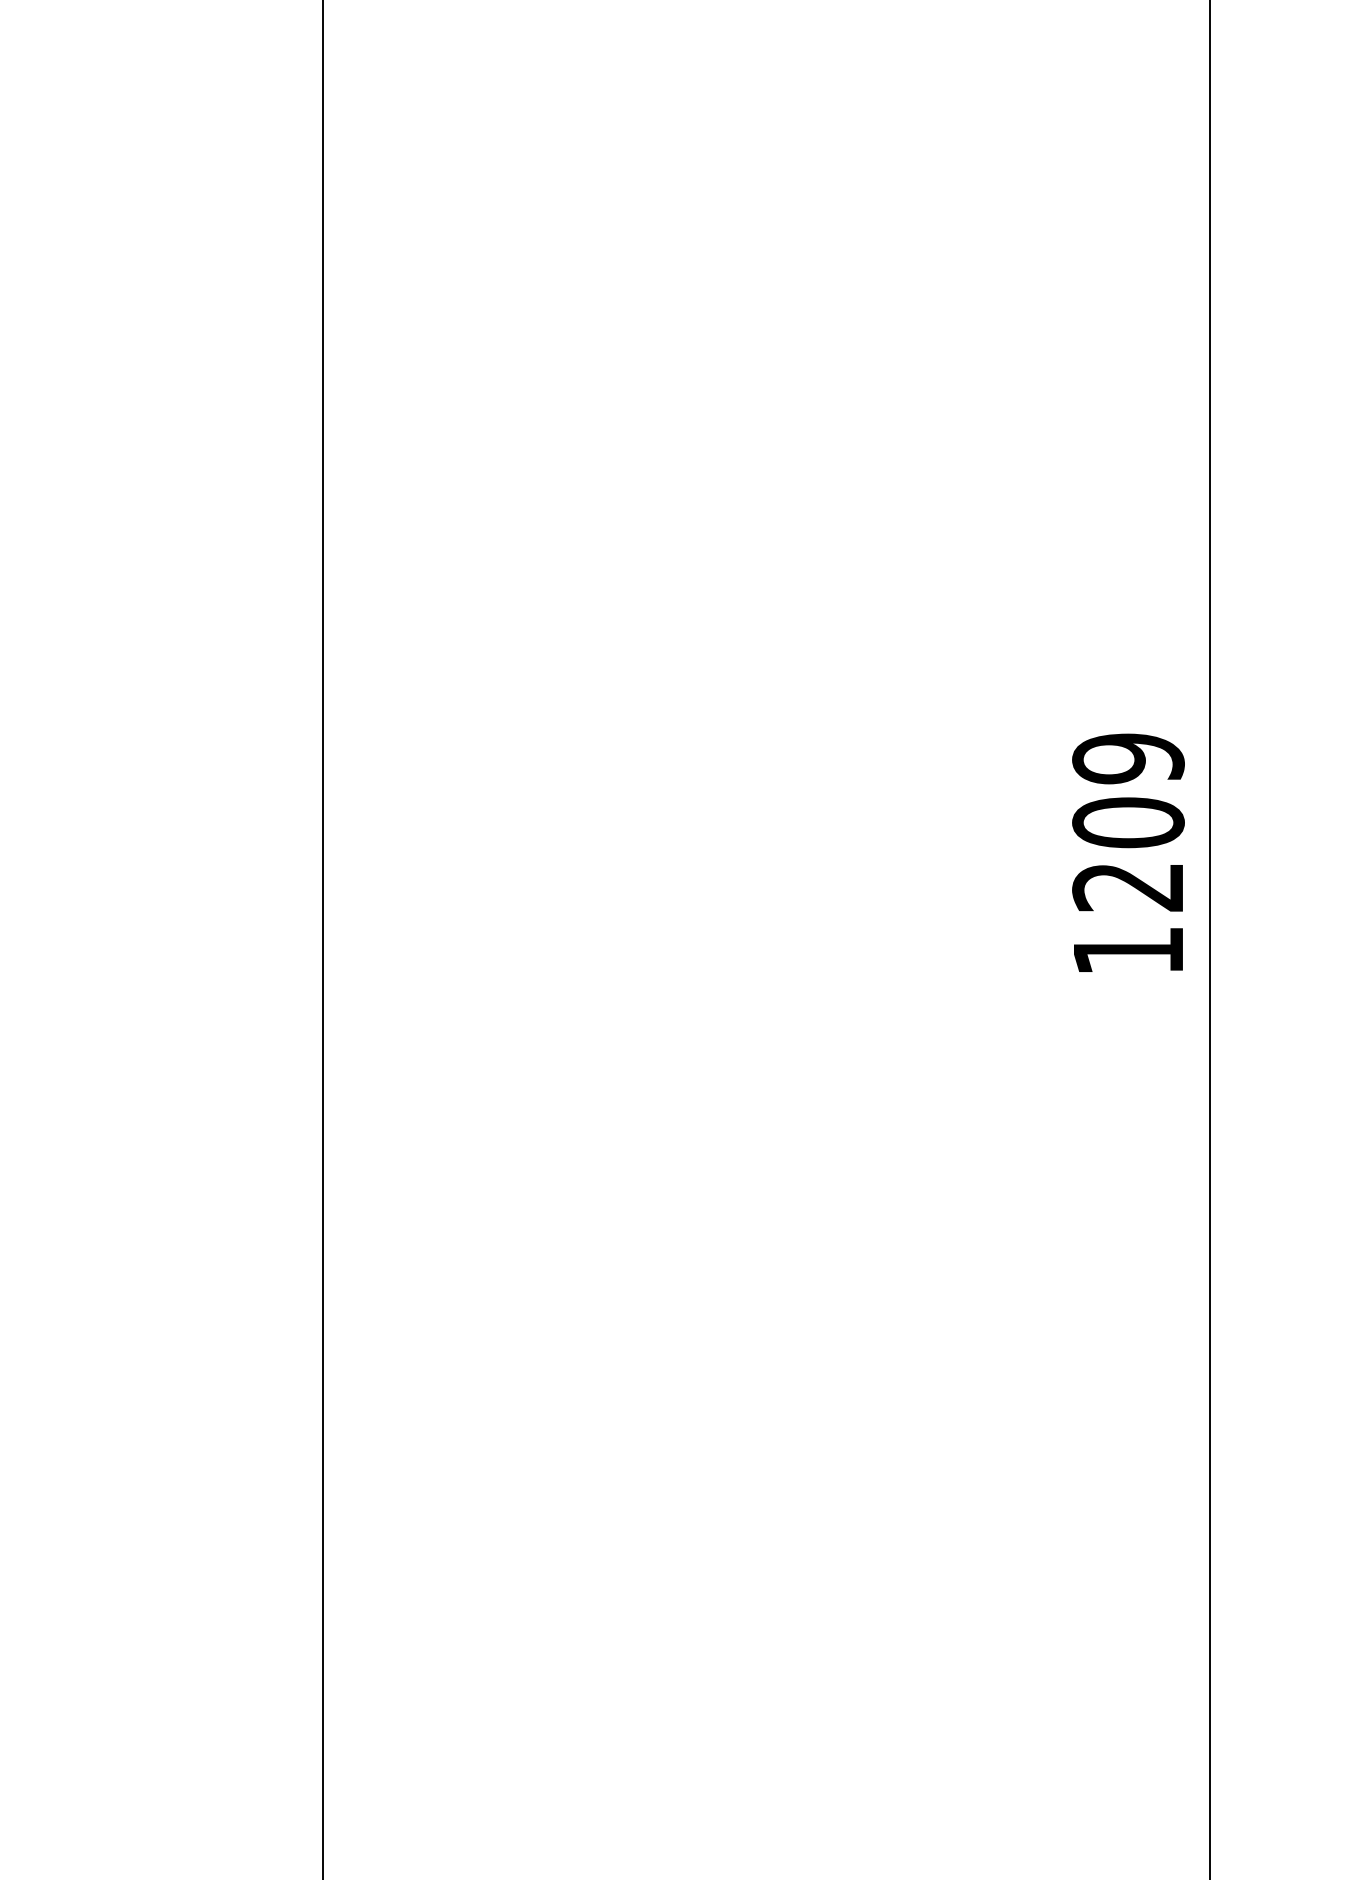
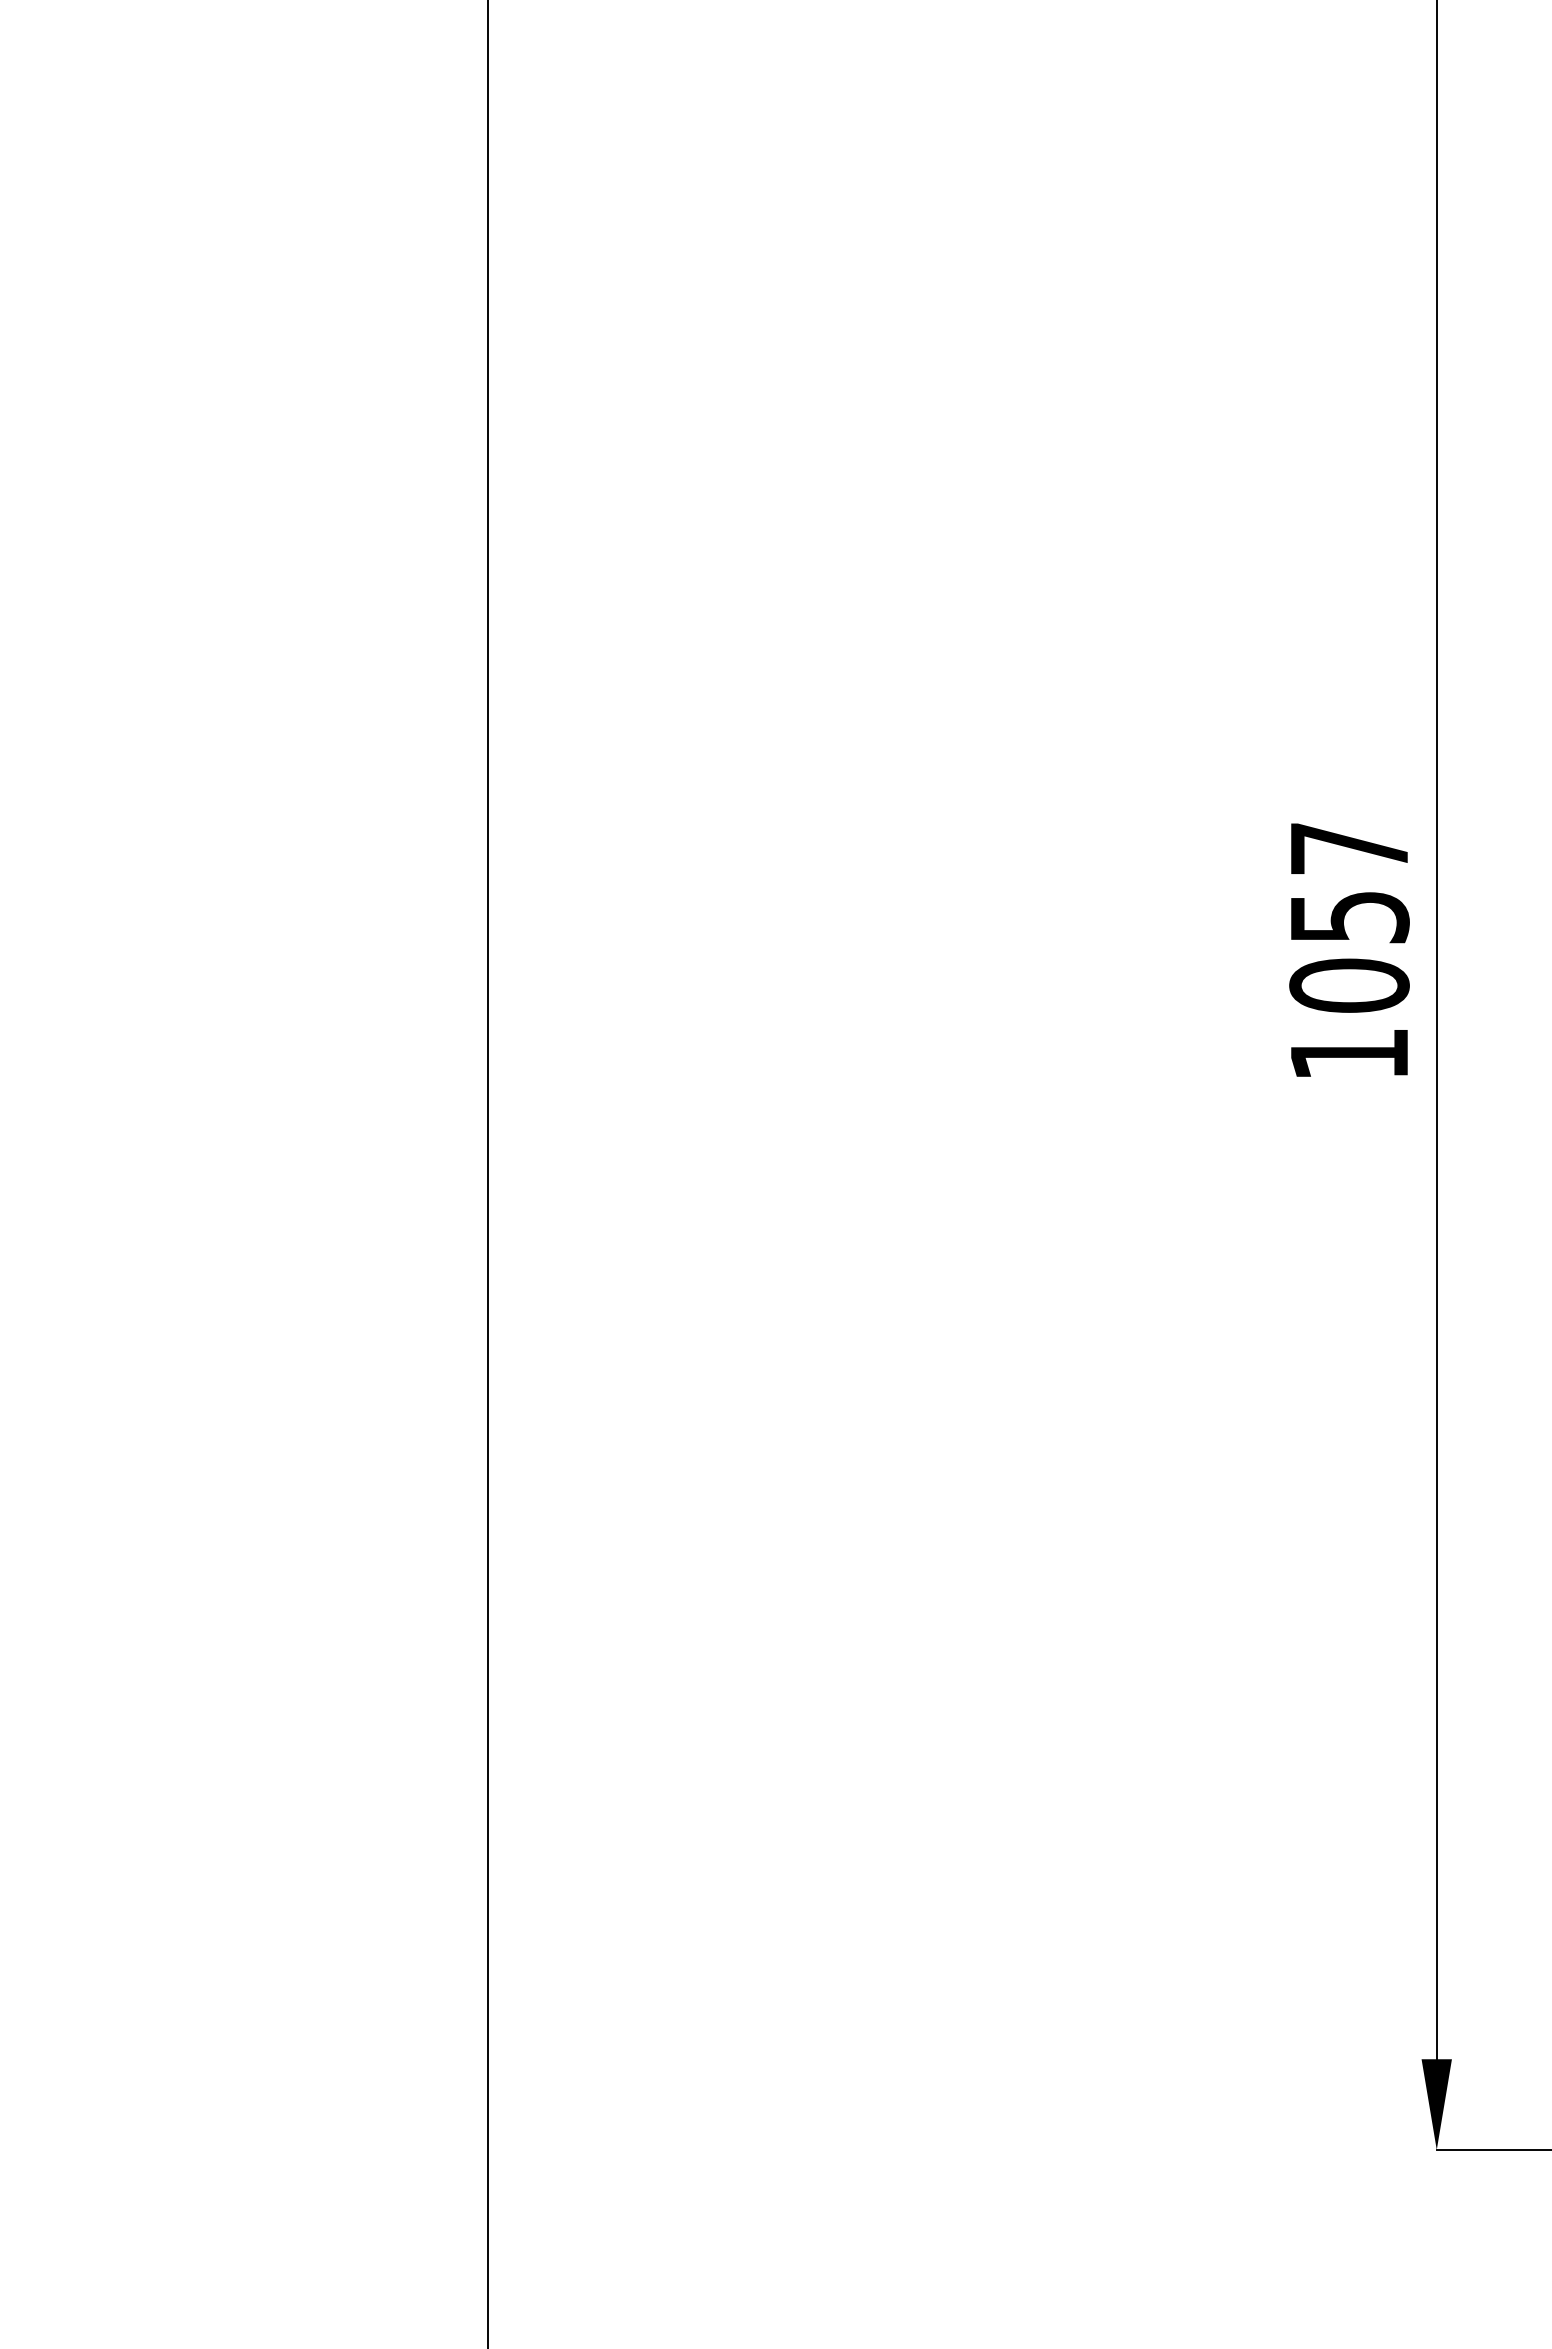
text: (1128, 822) -> (1349, 916), 1209 -> 1057

